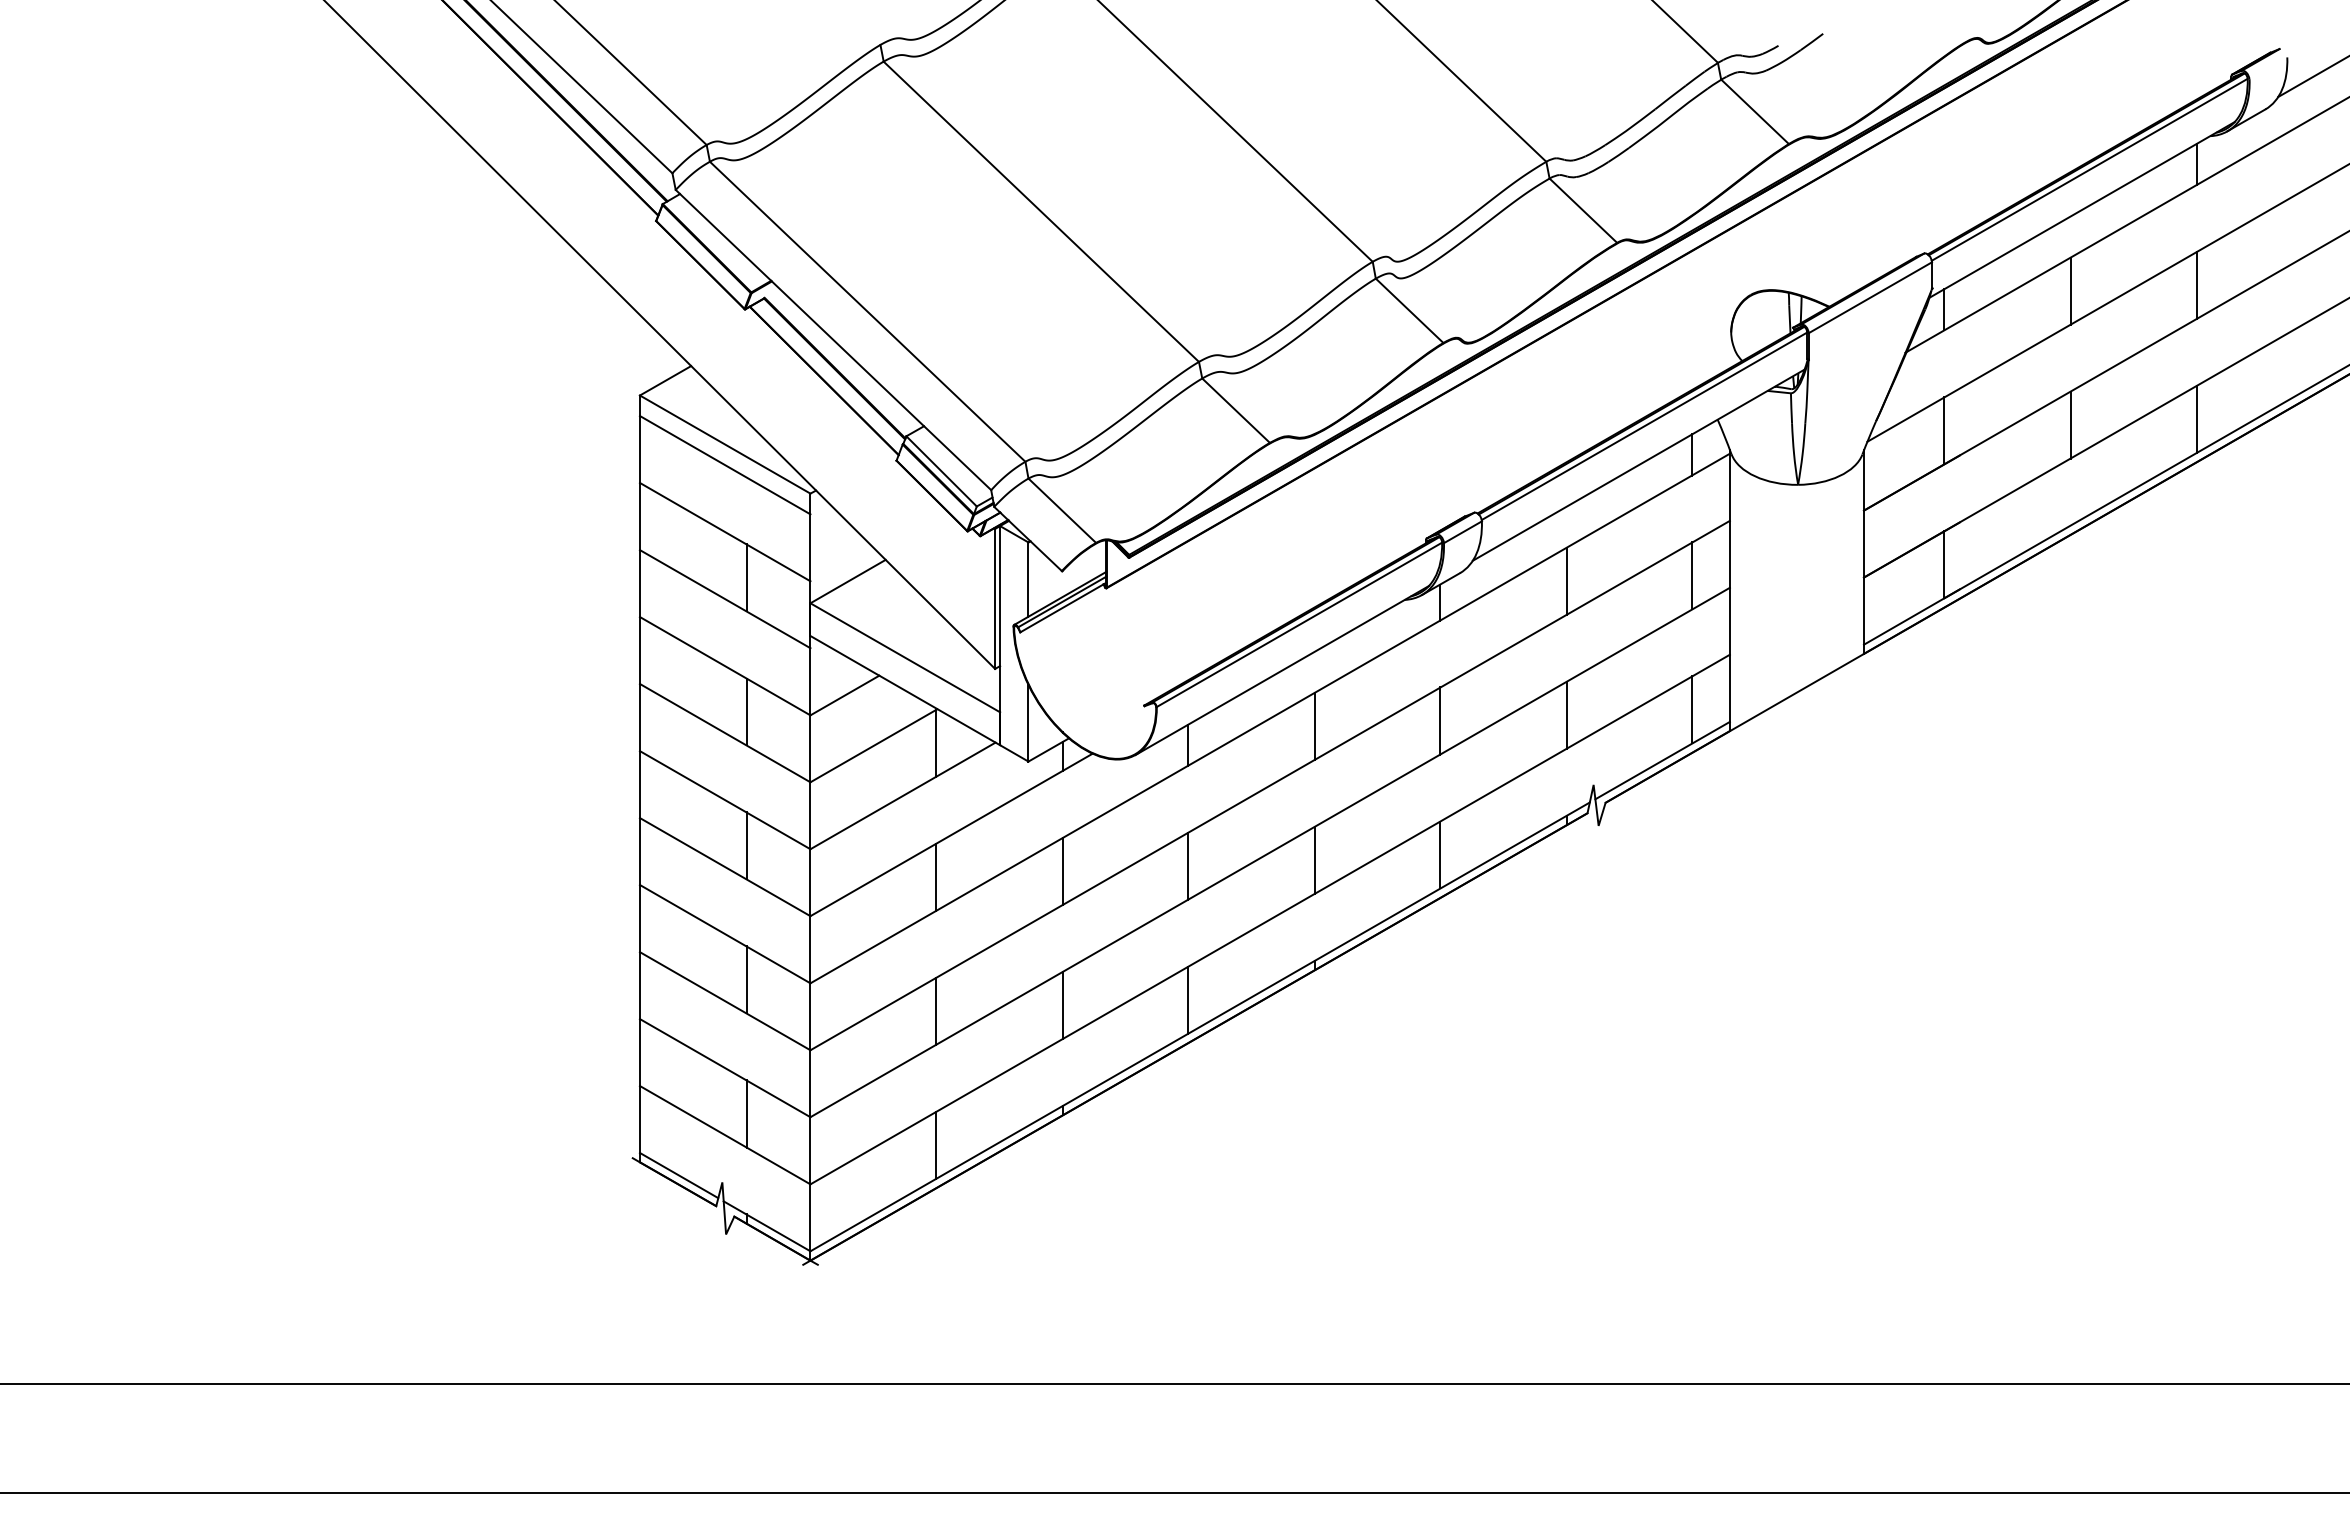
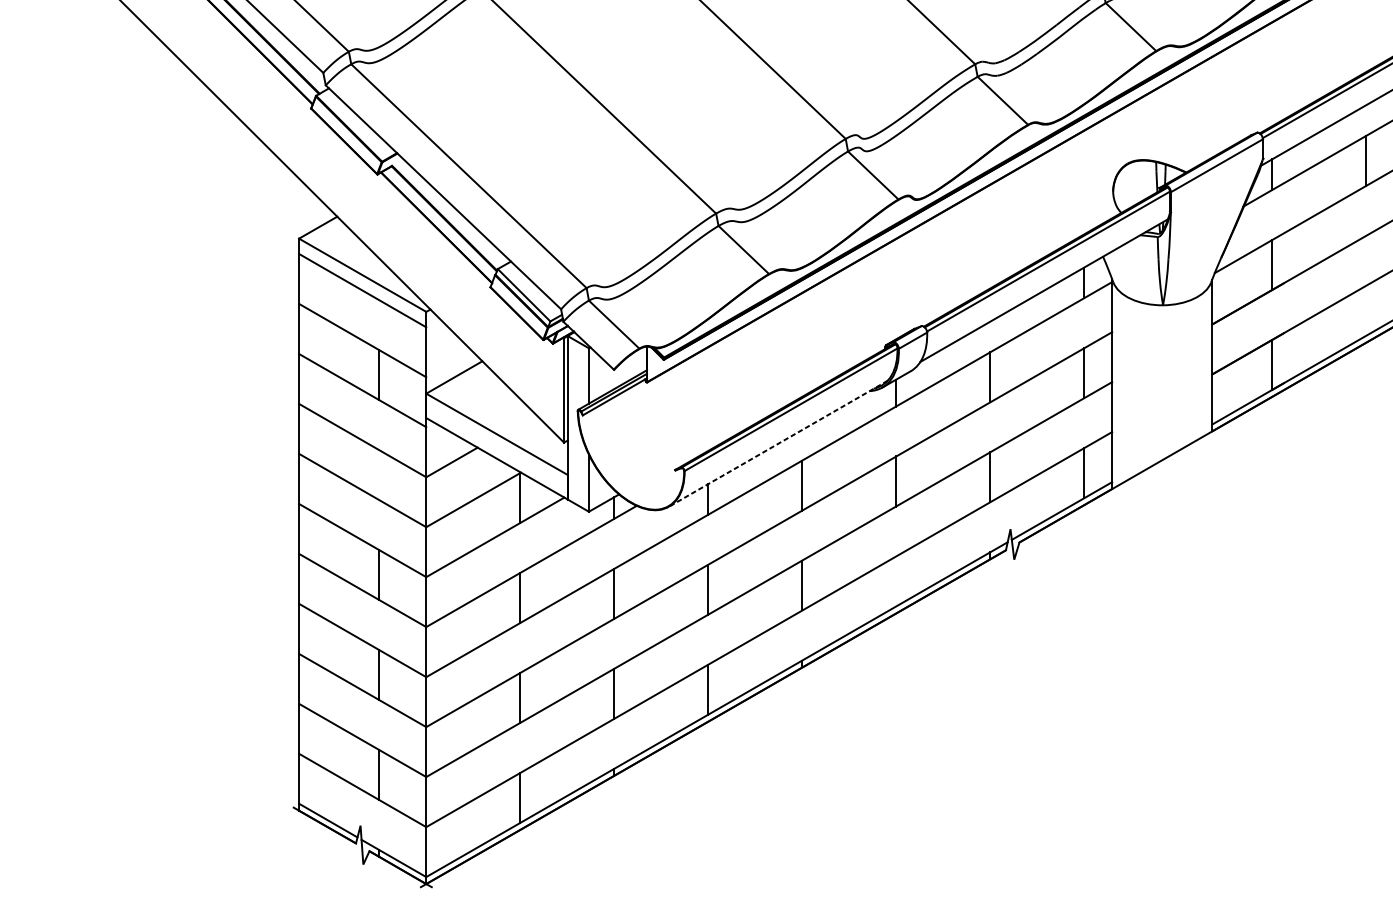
line: (2070, 424) -> (1366, 260), removed
line: (1281, 670) -> (777, 443), solid -> dashed
line: (746, 711) -> (378, 474), removed
line: (1440, 854) -> (896, 581), removed

